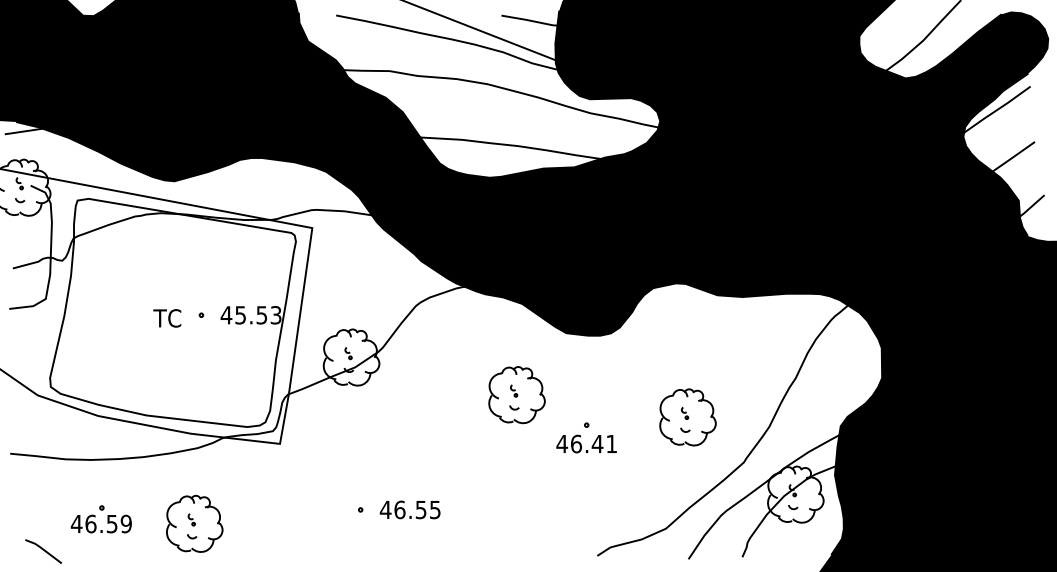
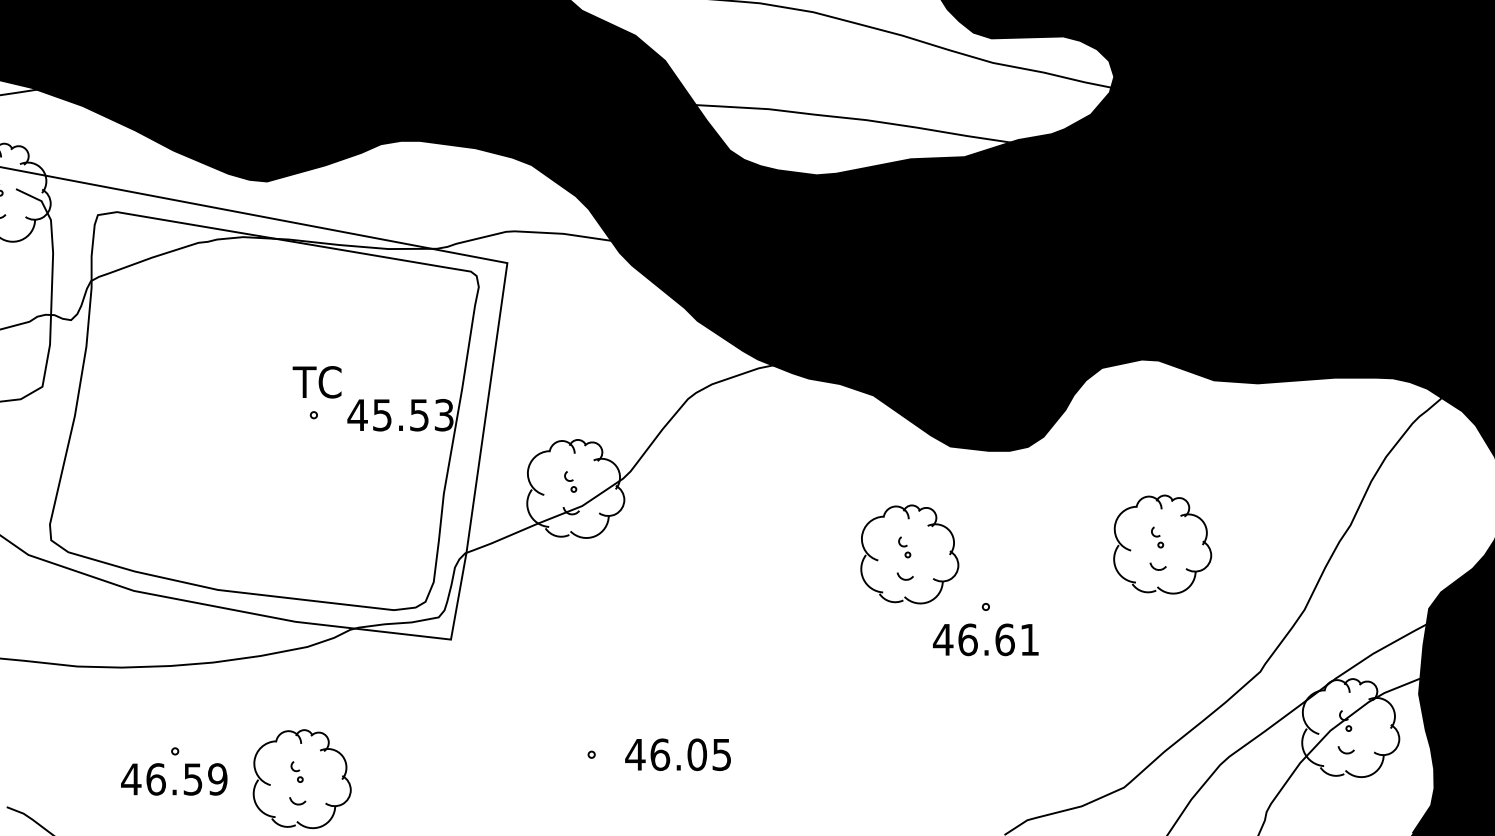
text: (167, 318) -> (317, 382), moved
part: (516, 395) -> (908, 555), moved
part: (687, 417) -> (1161, 544), moved
text: (597, 443) -> (1004, 638), 46.41 -> 46.61
text: (420, 509) -> (696, 754), 46.55 -> 46.05
part: (100, 519) -> (172, 771), moved

